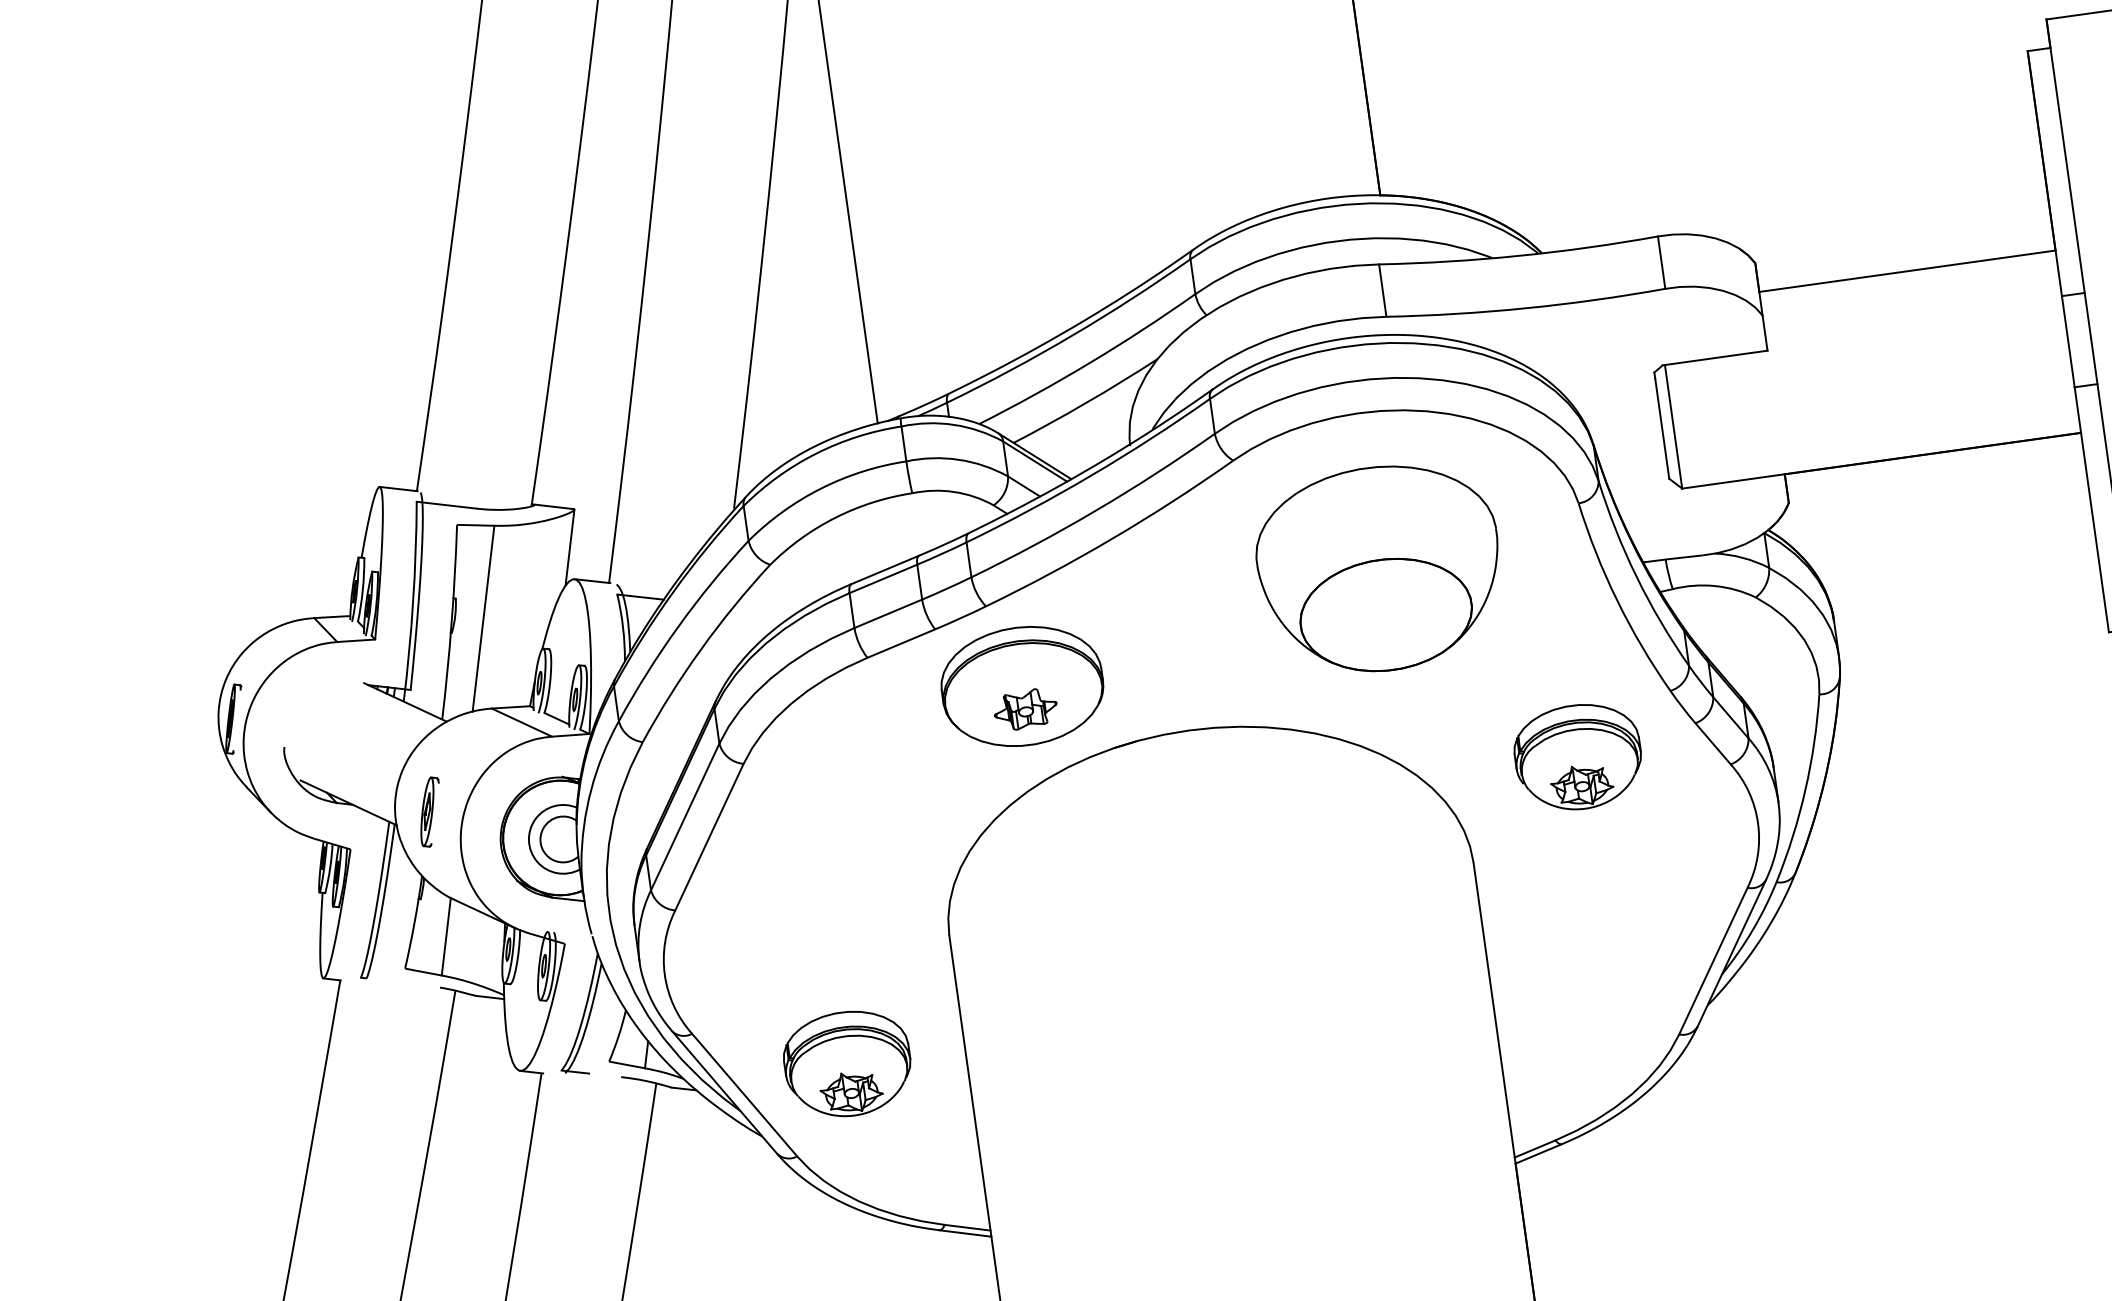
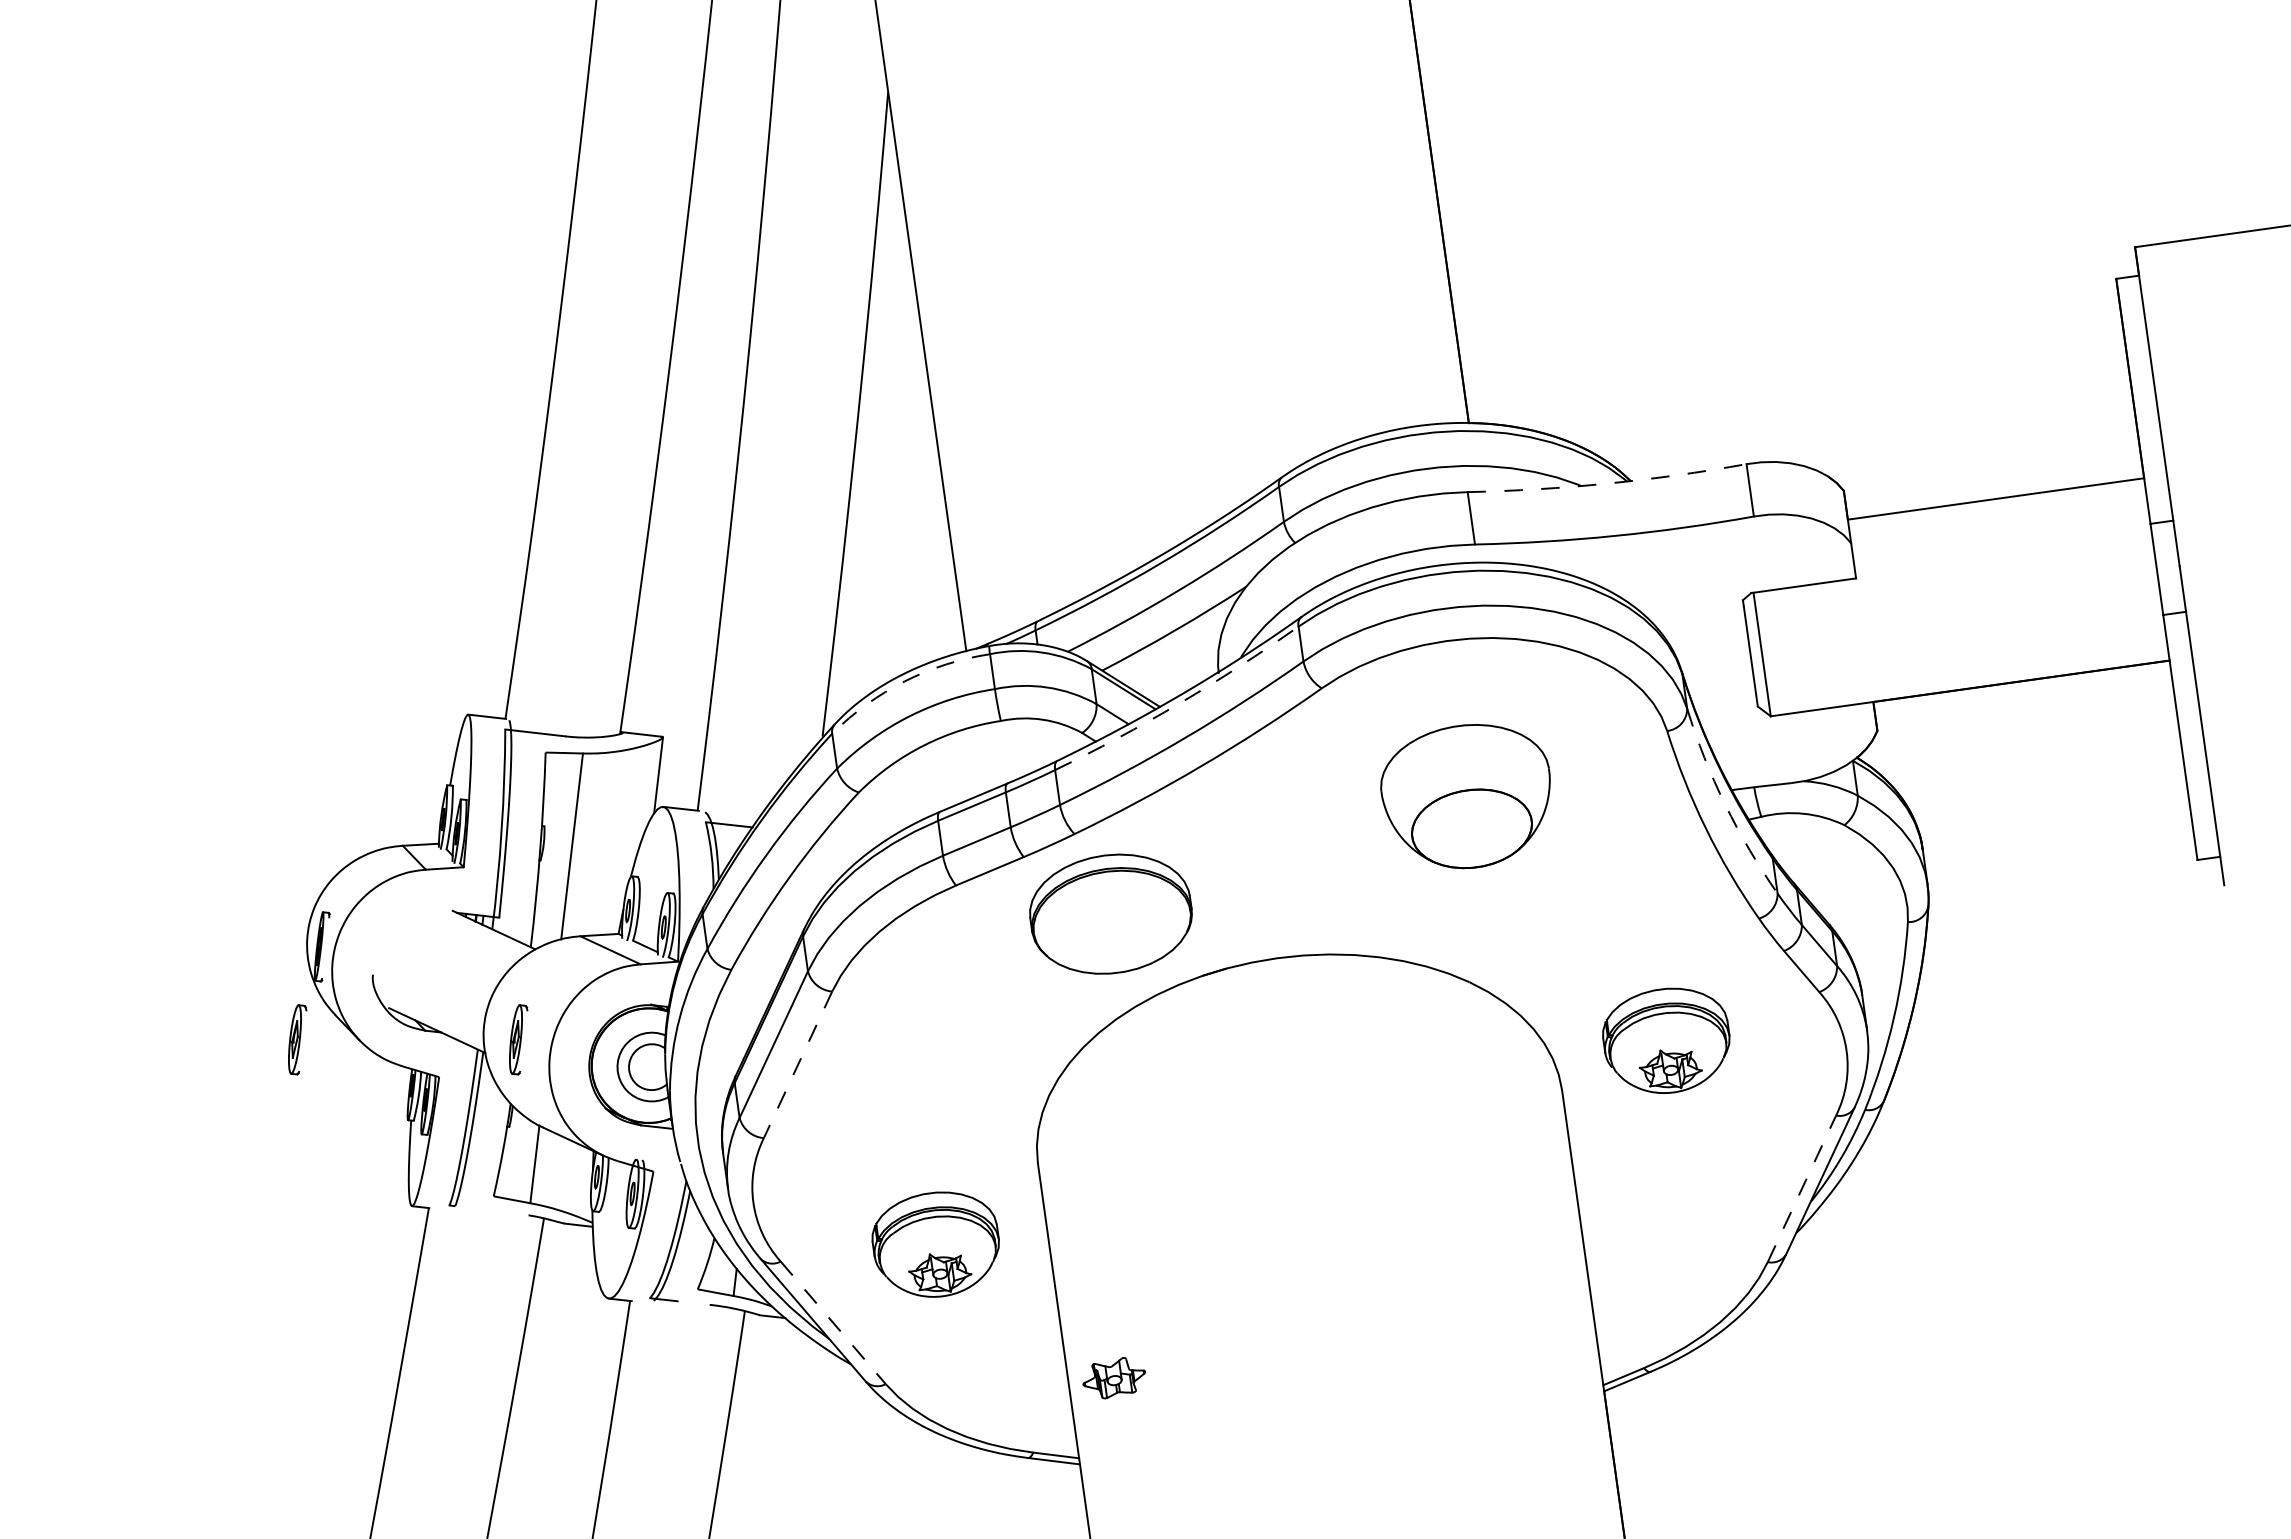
arc: (1518, 255) -> (1607, 483), solid -> dashed
arc: (815, 453) -> (904, 681), solid -> dashed
arc: (1090, 475) -> (1179, 703), solid -> dashed
part: (1376, 568) -> (1465, 796), size x0.7
arc: (1636, 576) -> (1725, 804), solid -> dashed
part: (1024, 709) -> (1113, 1378), moved
part: (1577, 756) -> (1666, 1040), moved
part: (208, 811) -> (297, 1039), added
line: (709, 836) -> (798, 1064), solid -> dashed
line: (1712, 960) -> (1801, 1188), solid -> dashed
part: (846, 1063) -> (935, 1244), moved
line: (744, 1094) -> (833, 1322), solid -> dashed

